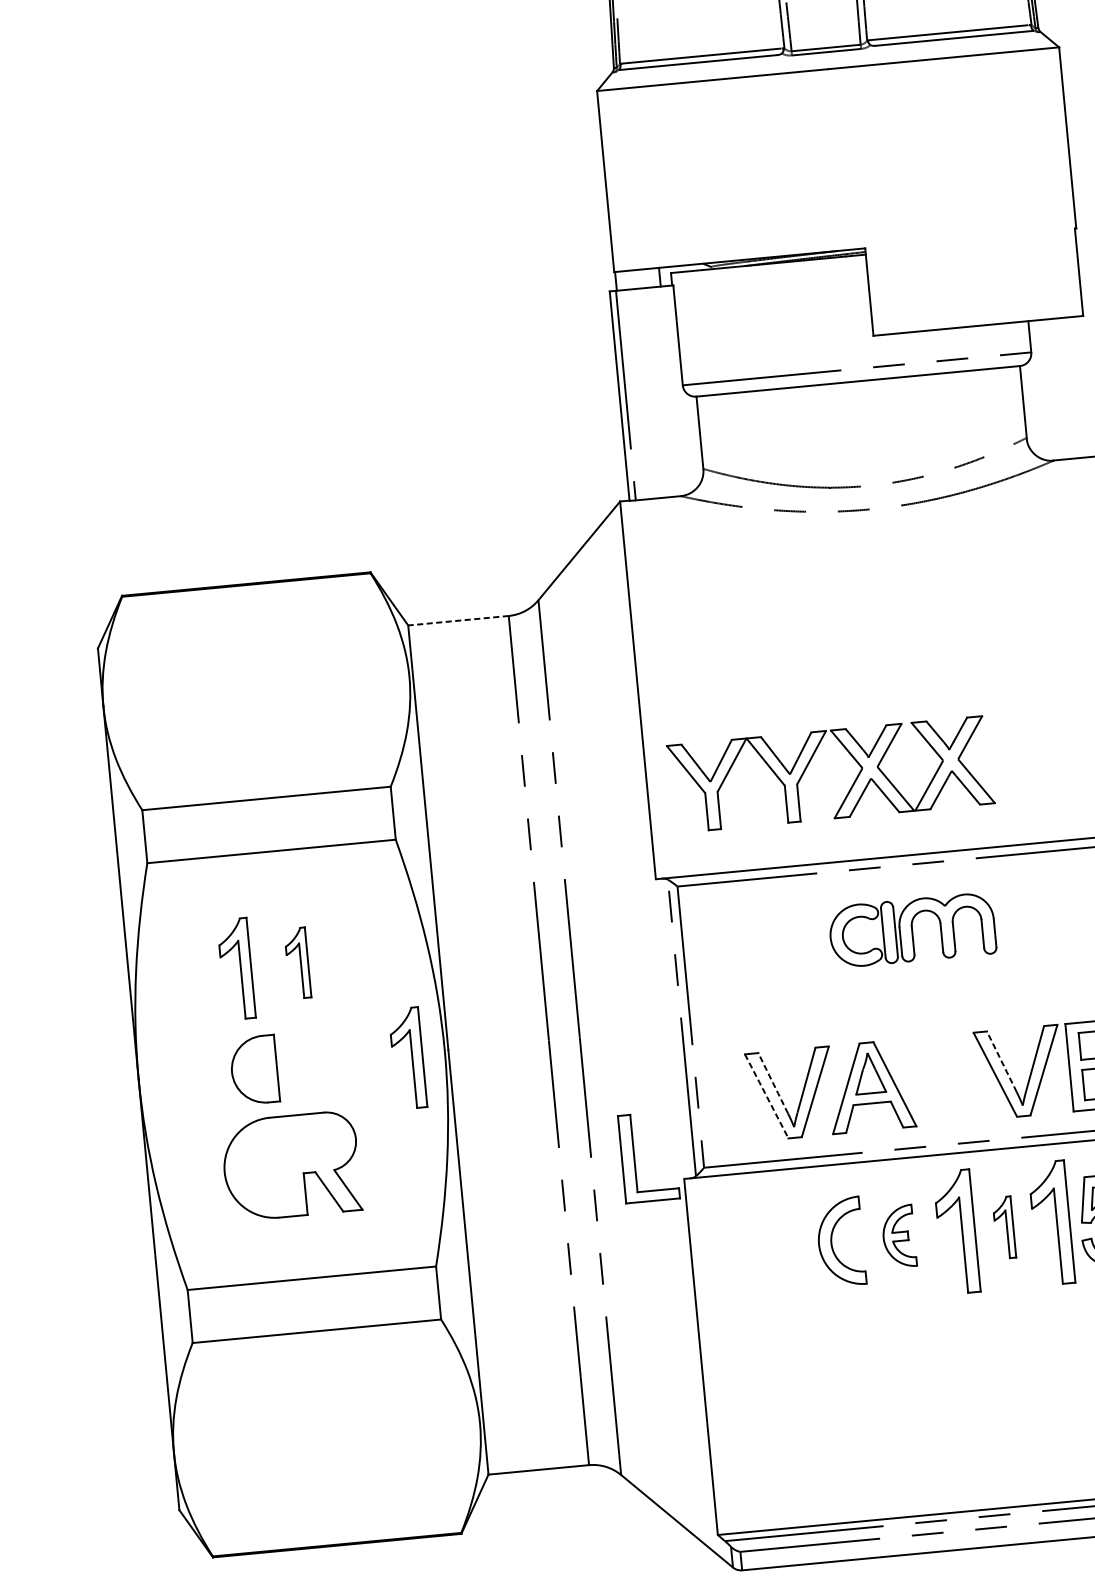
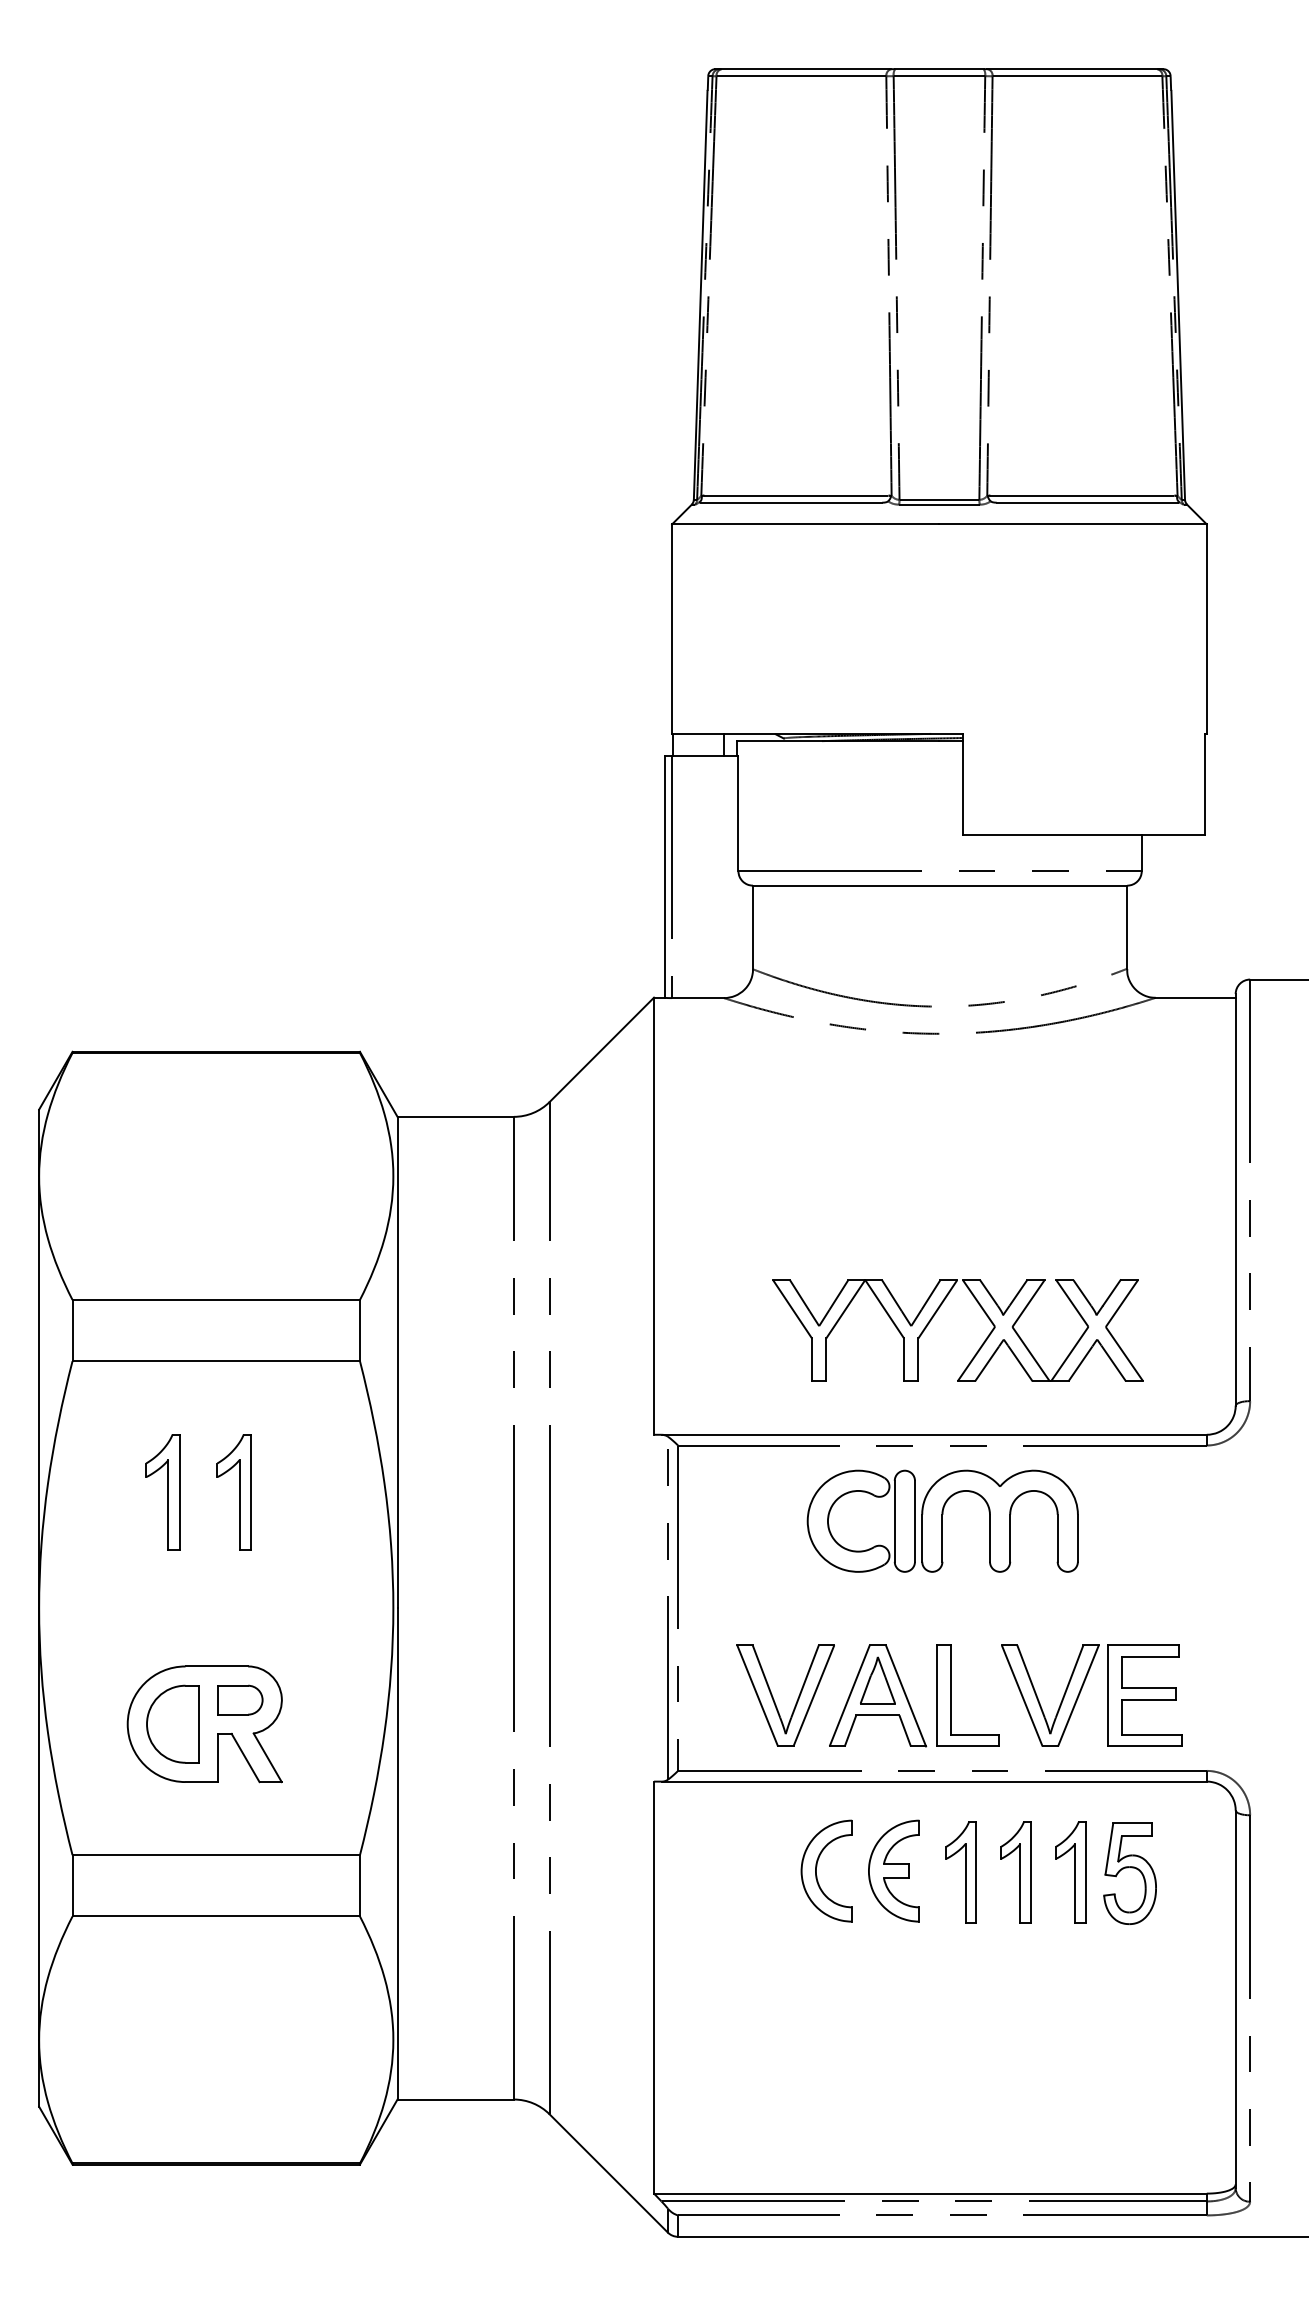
line: (458, 620) -> (455, 1116), dashed -> solid
part: (809, 764) -> (934, 1316), moved
part: (912, 929) -> (942, 1520), size x1.43
part: (297, 963) -> (233, 1492), size x1.43
part: (407, 1058) -> (349, 1613), removed
line: (1002, 1061) -> (1031, 1681), dashed -> solid
part: (254, 1069) -> (172, 1723), moved
line: (773, 1083) -> (766, 1681), dashed -> solid
line: (766, 1096) -> (757, 1696), dashed -> solid
part: (320, 1141) -> (240, 1699), added
part: (634, 1158) -> (951, 1695), moved
part: (1051, 1223) -> (1070, 1872), size x0.71
part: (1003, 1227) -> (1015, 1872), size x1.43
part: (956, 1232) -> (960, 1872), size x0.71
part: (898, 1236) -> (893, 1870), size x1.43

